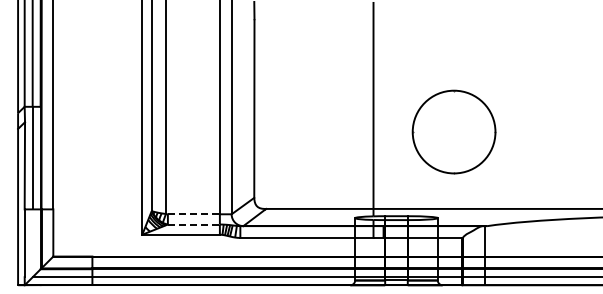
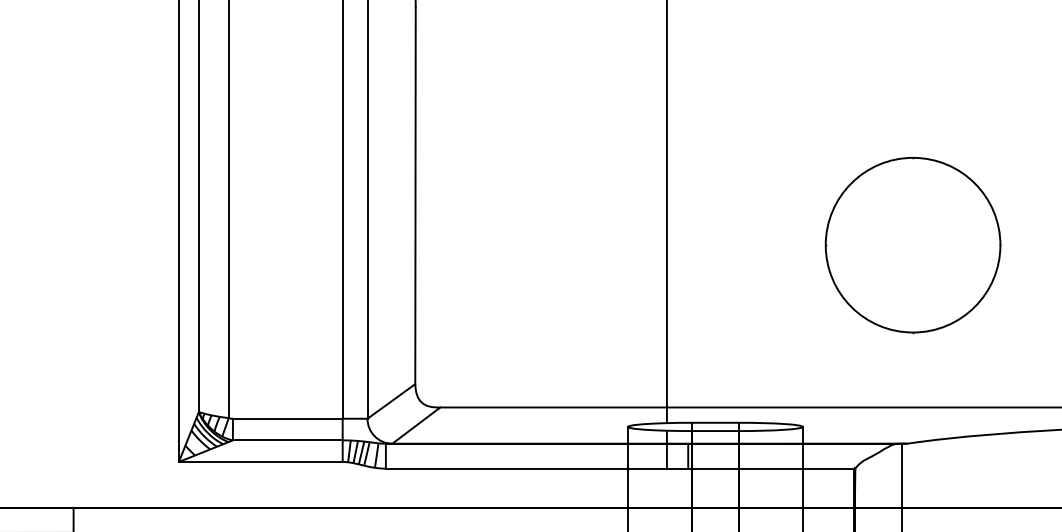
part: (453, 131) -> (911, 243), moved
line: (193, 214) -> (286, 419), dashed -> solid
line: (193, 224) -> (286, 440), dashed -> solid

